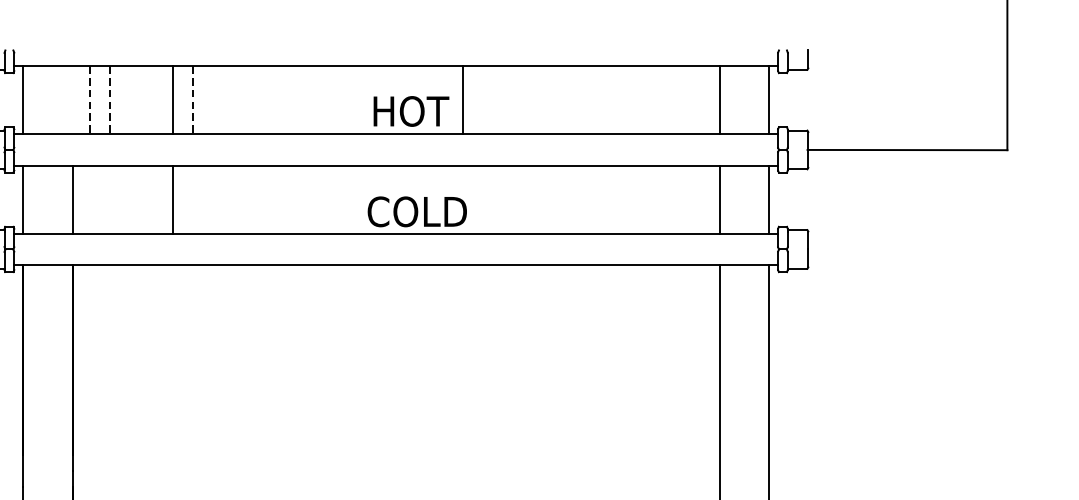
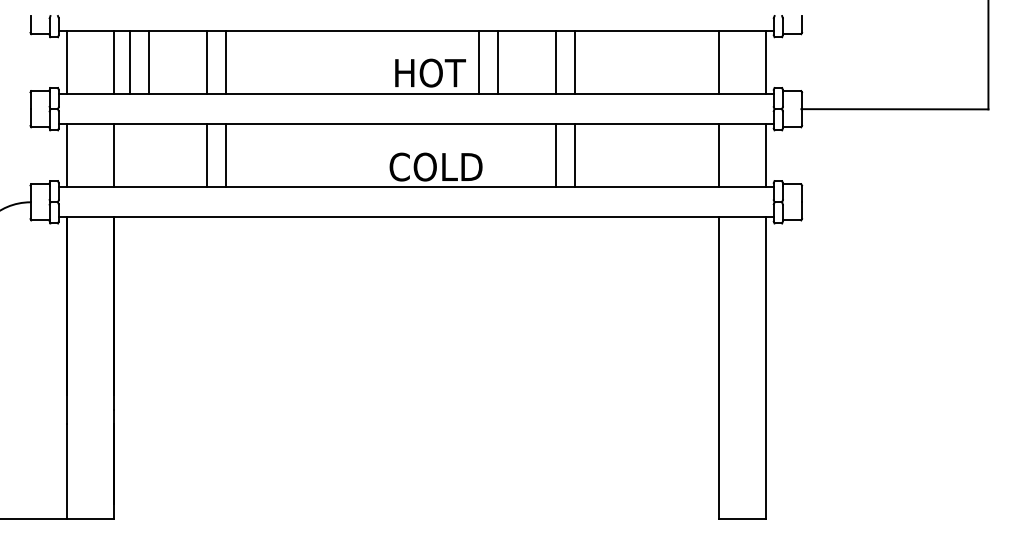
line: (72, 100) -> (113, 62), added
line: (89, 100) -> (129, 62), dashed -> solid
line: (110, 100) -> (148, 62), dashed -> solid
line: (192, 100) -> (225, 62), dashed -> solid
line: (482, 100) -> (497, 62), added
line: (545, 100) -> (556, 62), added
line: (566, 100) -> (575, 62), added
line: (192, 199) -> (225, 155), added
line: (545, 199) -> (556, 155), added
line: (566, 199) -> (575, 155), added

